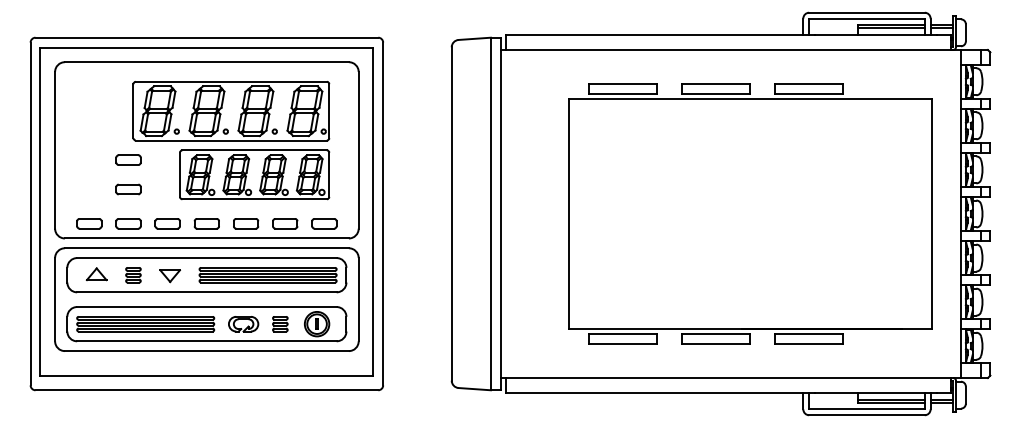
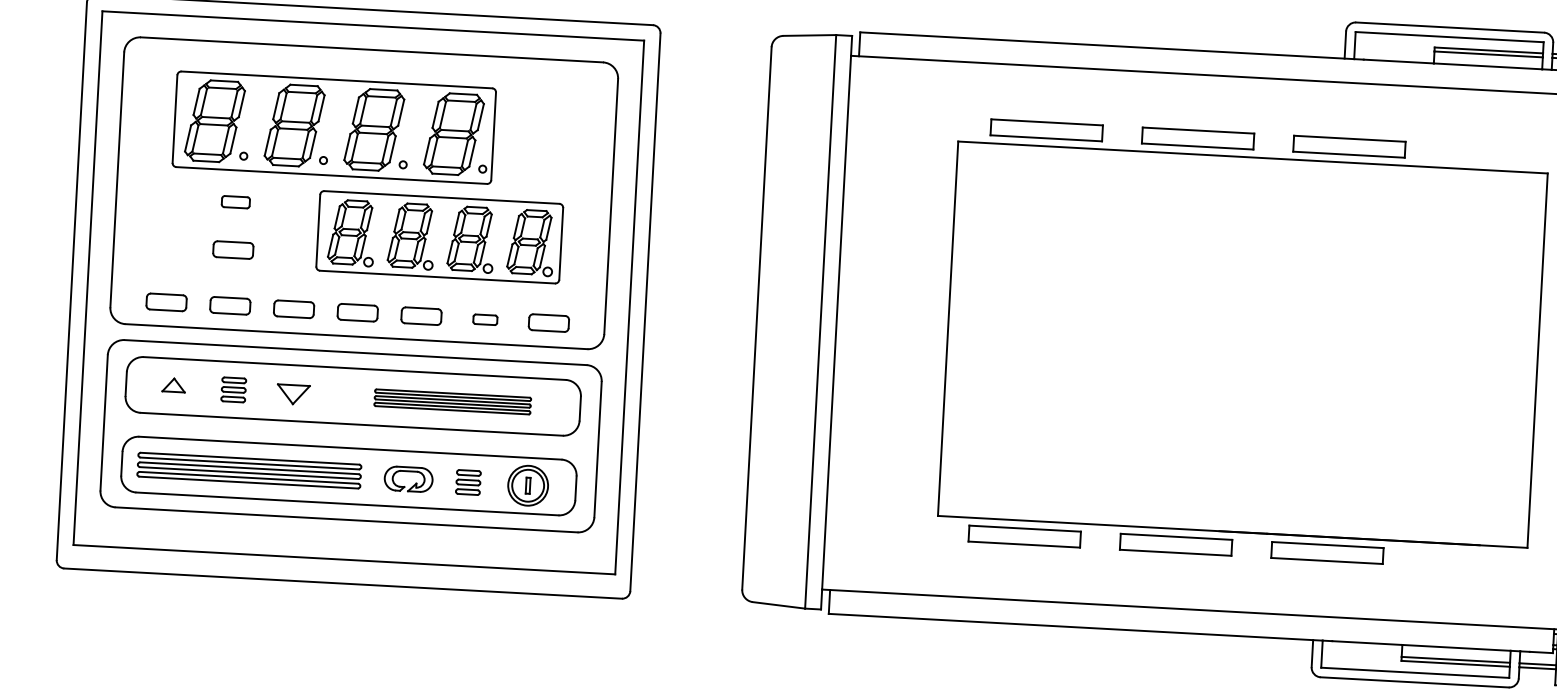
part: (231, 111) -> (334, 128), moved
part: (128, 159) -> (235, 201), size x0.7
part: (285, 223) -> (485, 319), size x0.6
part: (96, 274) -> (173, 385), size x0.7
part: (267, 275) -> (451, 402), size x0.7

